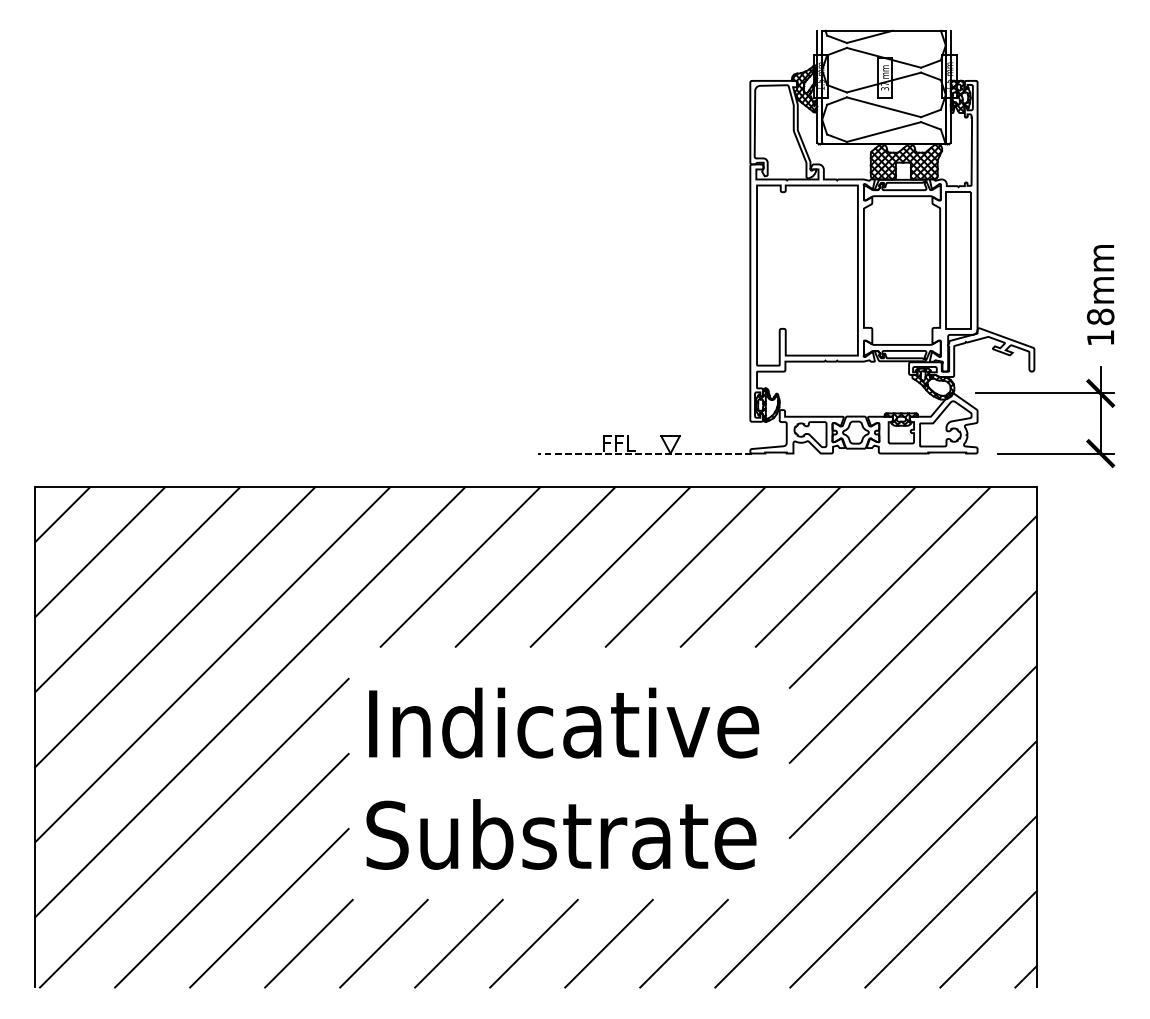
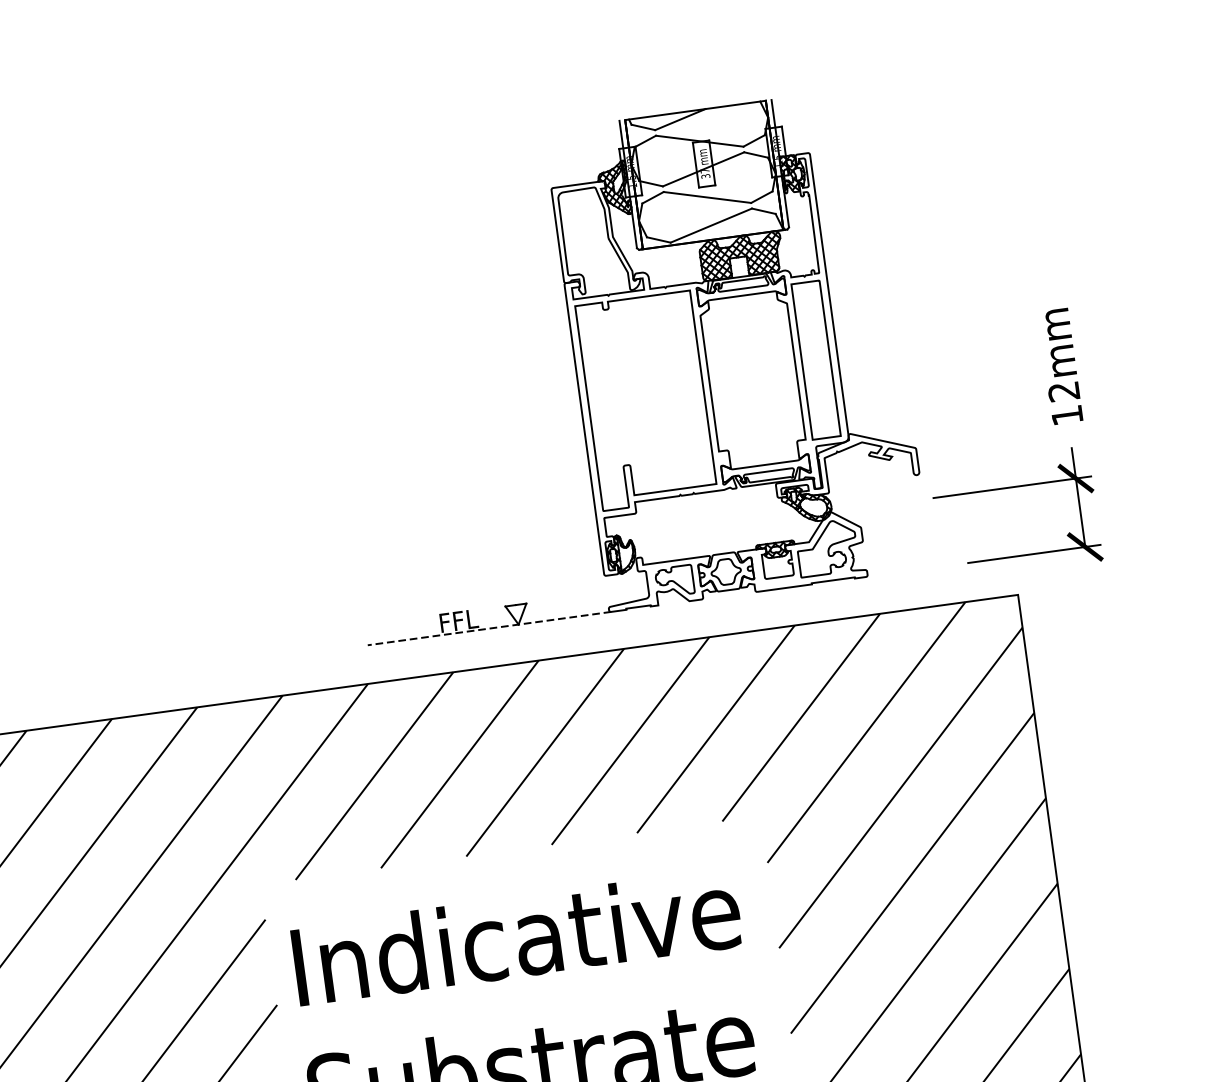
part: (786, 241) -> (617, 365), moved
text: (1100, 316) -> (1063, 391), 18mm -> 12mm

